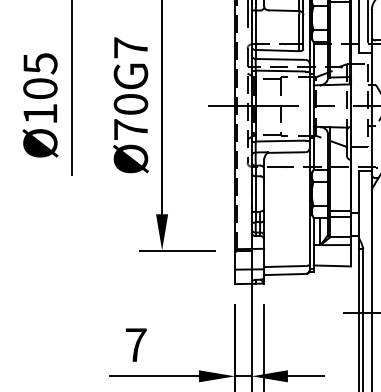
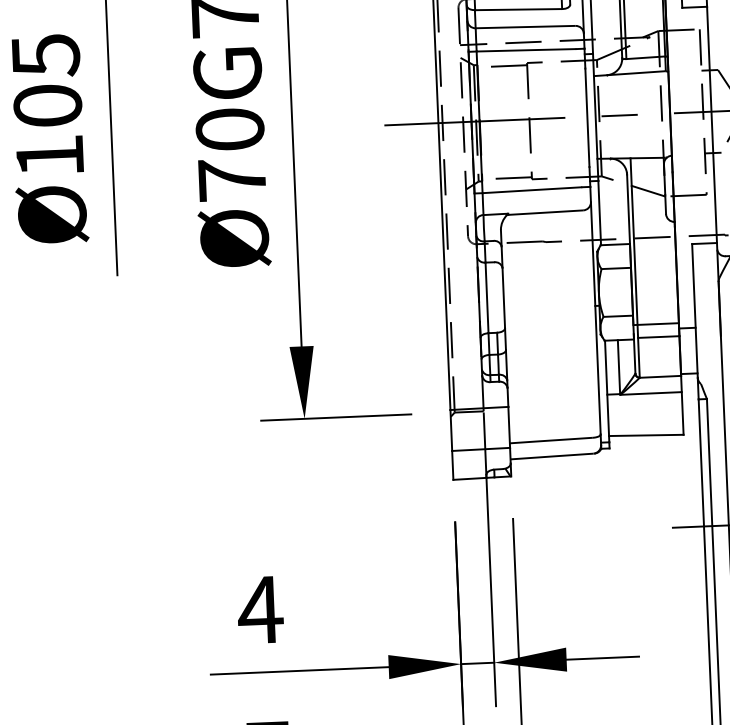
text: (135, 344) -> (259, 608), 7 -> 4

